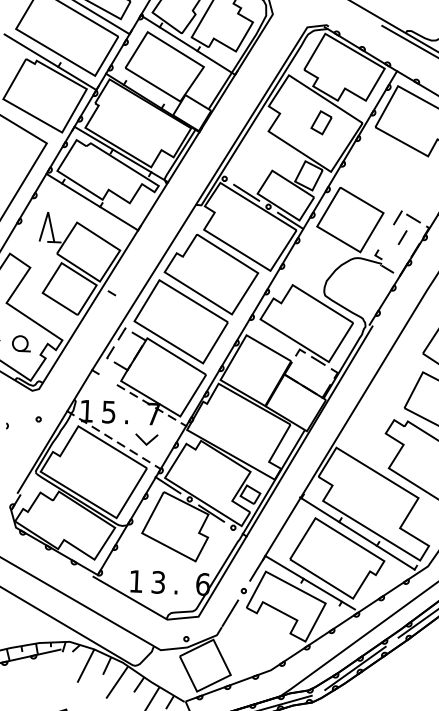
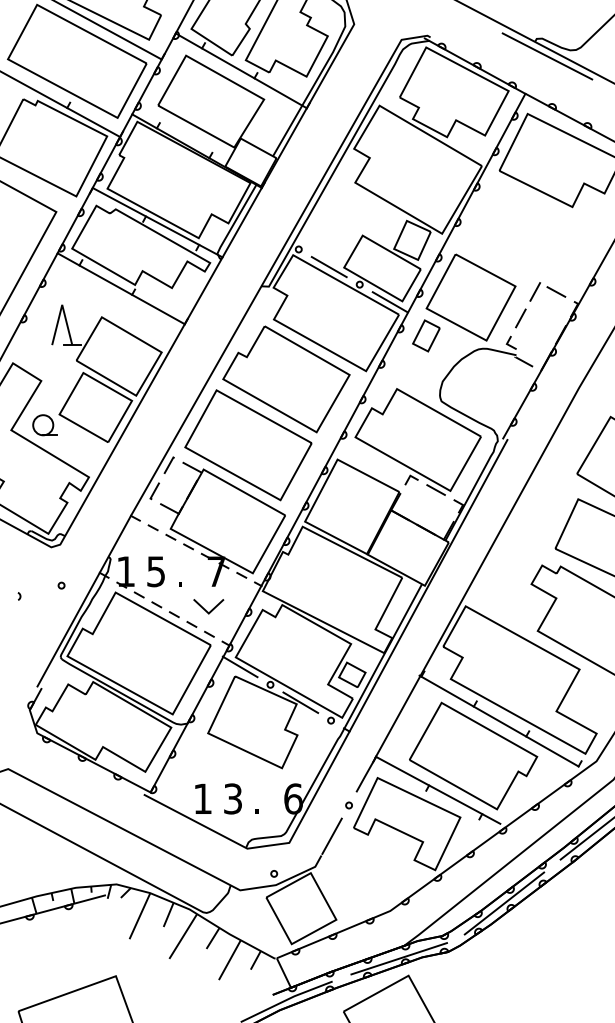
part: (321, 122) -> (426, 335), moved
line: (402, 237) -> (520, 318), moved
line: (111, 293) -> (152, 527), moved
part: (21, 343) -> (44, 425), moved

